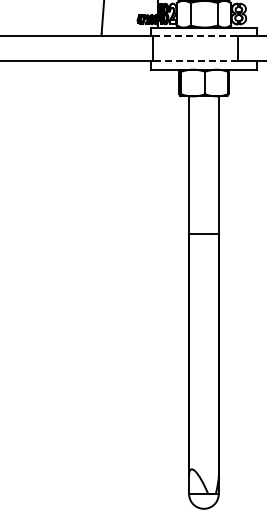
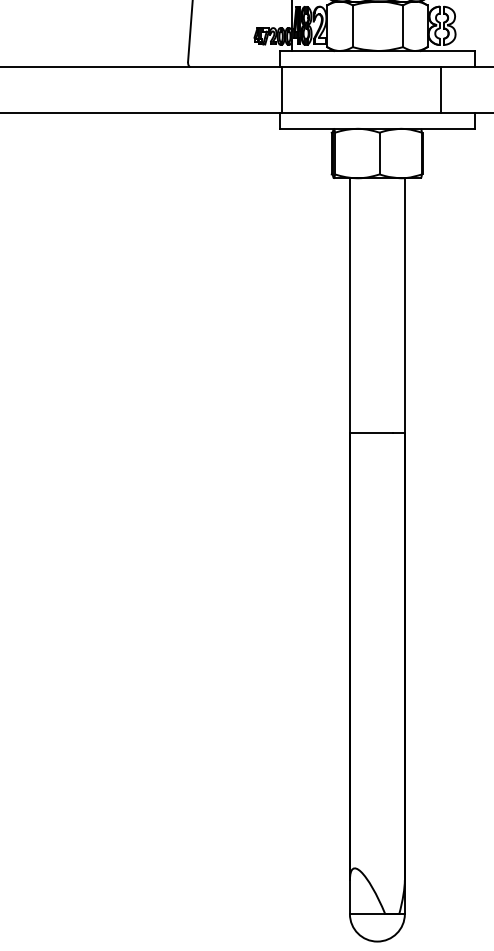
line: (195, 36) -> (361, 67), dashed -> solid
line: (195, 61) -> (361, 113), dashed -> solid

